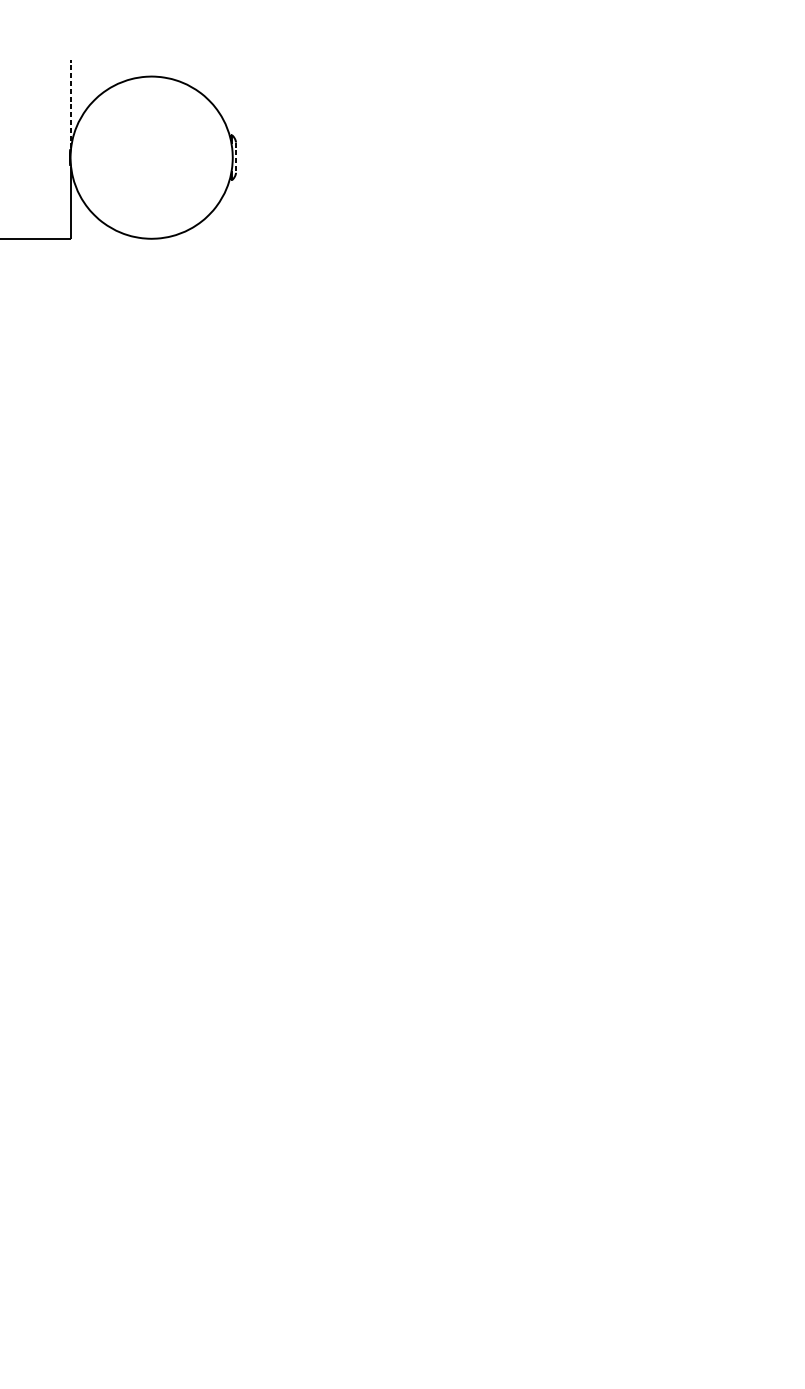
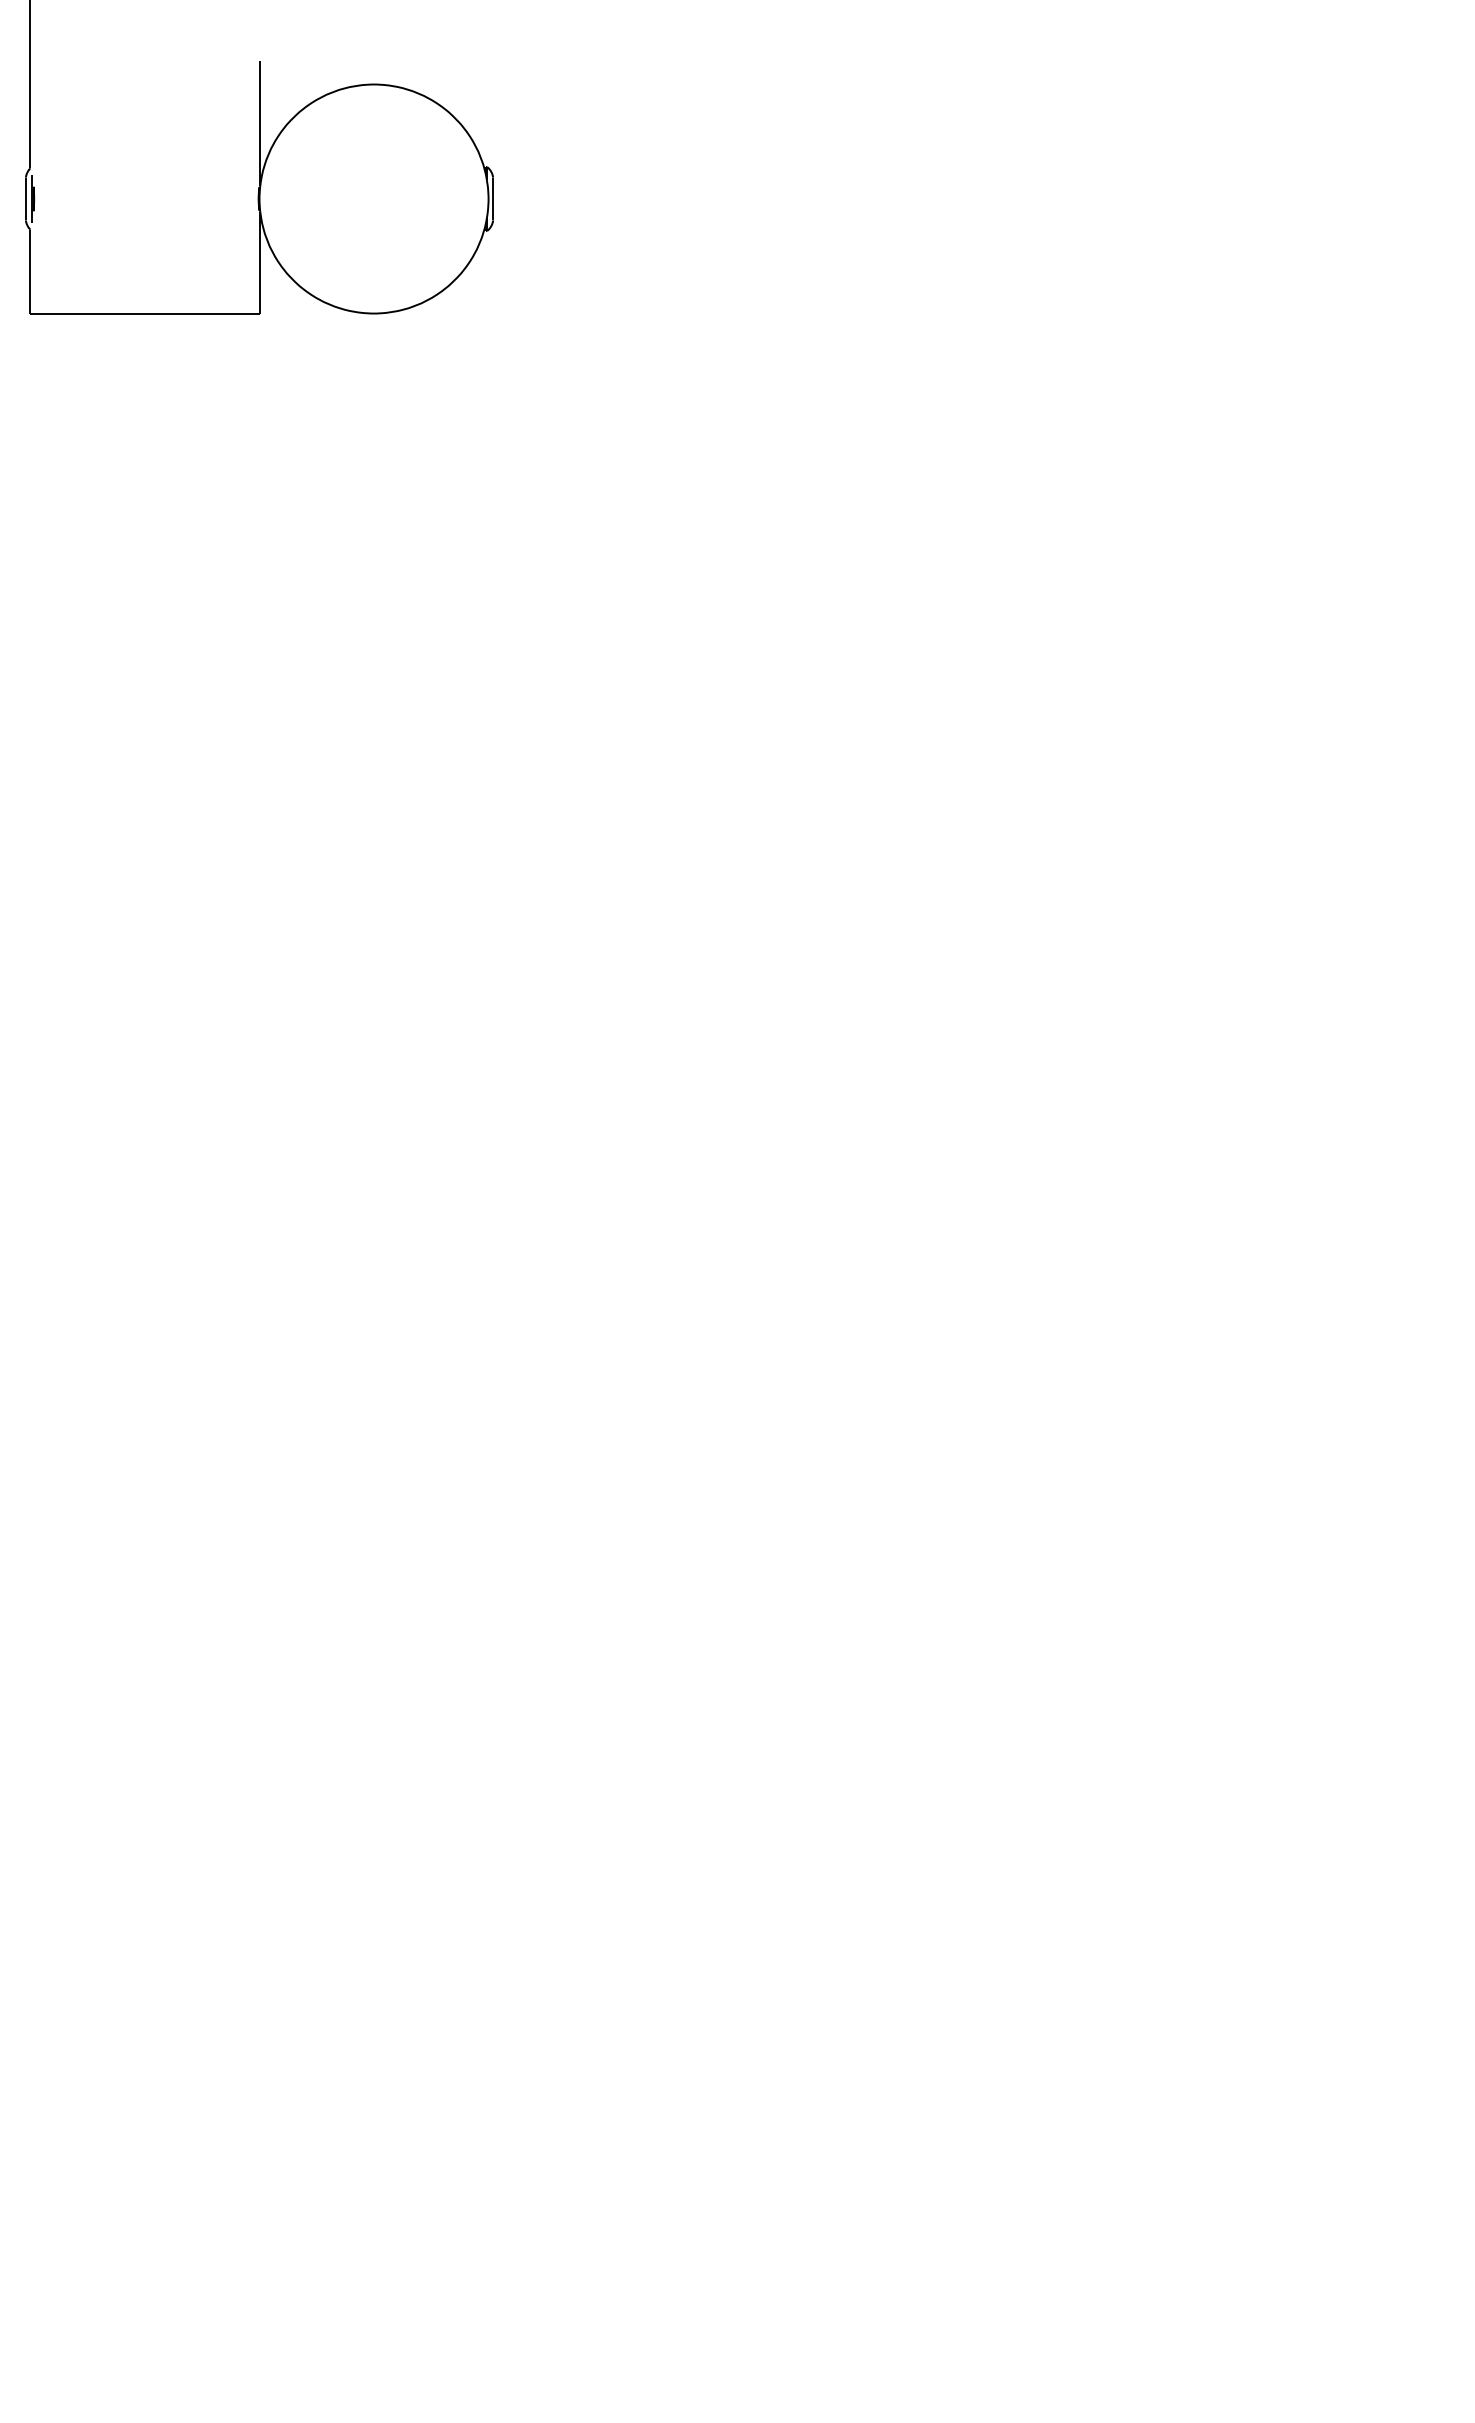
line: (70, 104) -> (259, 123), dashed -> solid
line: (236, 158) -> (493, 199), dashed -> solid

